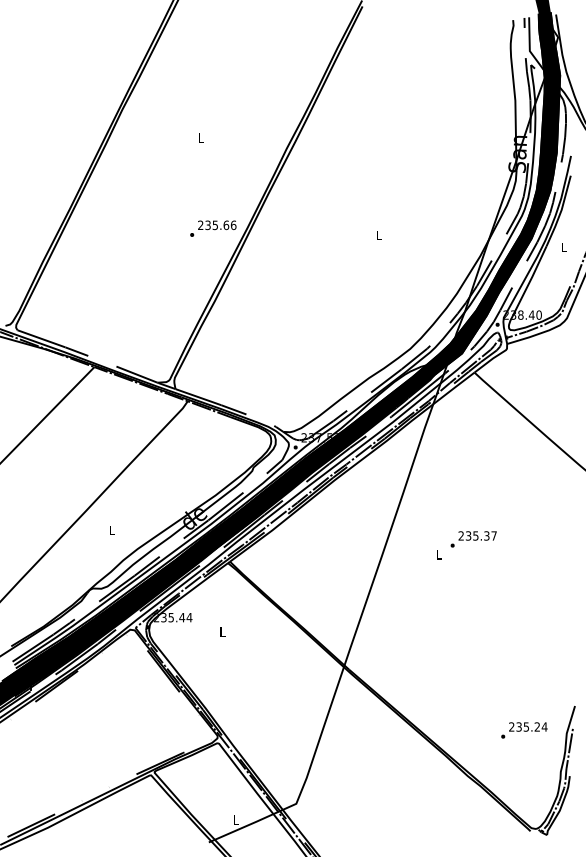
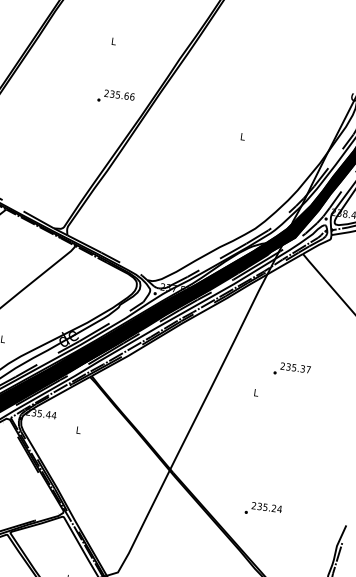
text: (213, 228) -> (116, 97), moved
text: (473, 539) -> (292, 370), moved
text: (524, 730) -> (263, 509), moved

